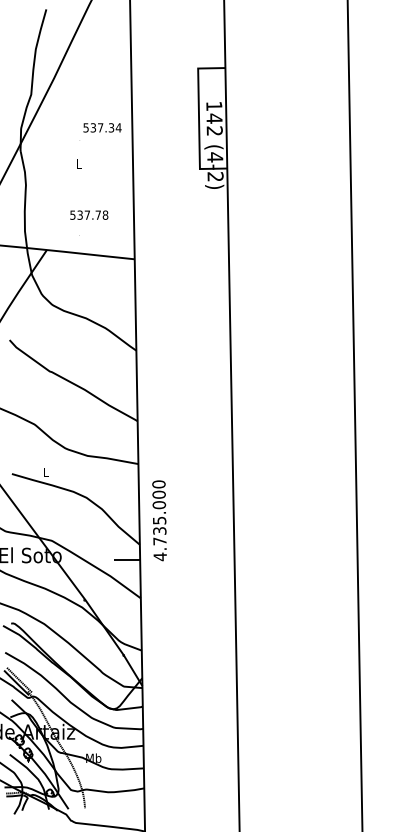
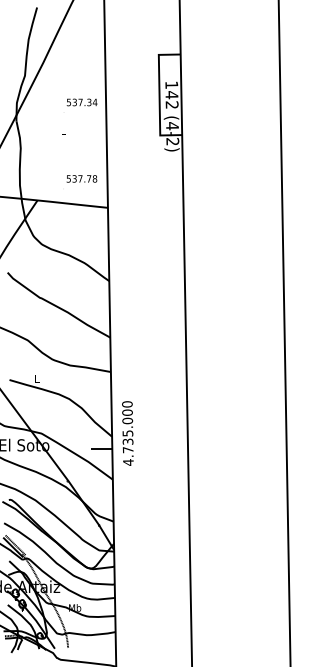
text: (89, 214) -> (82, 178), moved
text: (159, 520) -> (127, 433), moved

